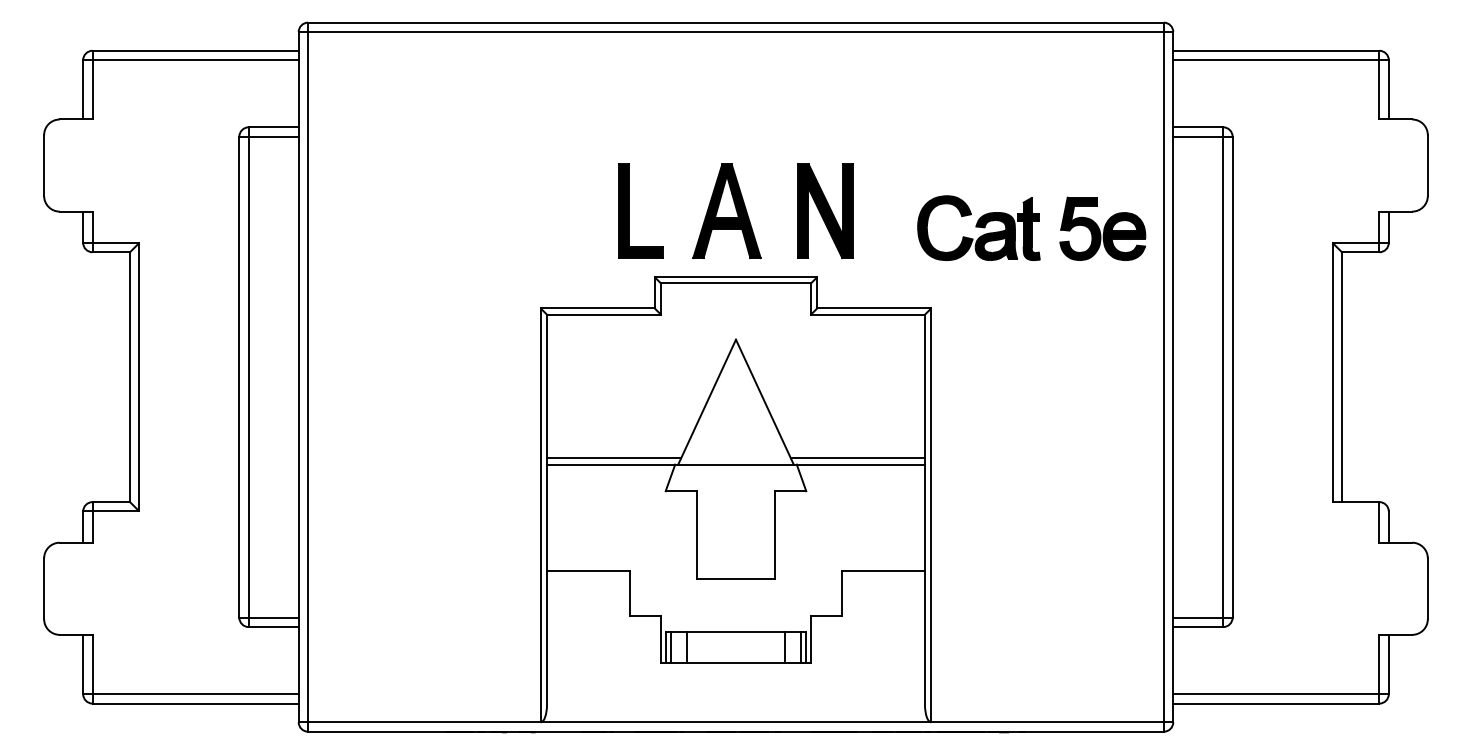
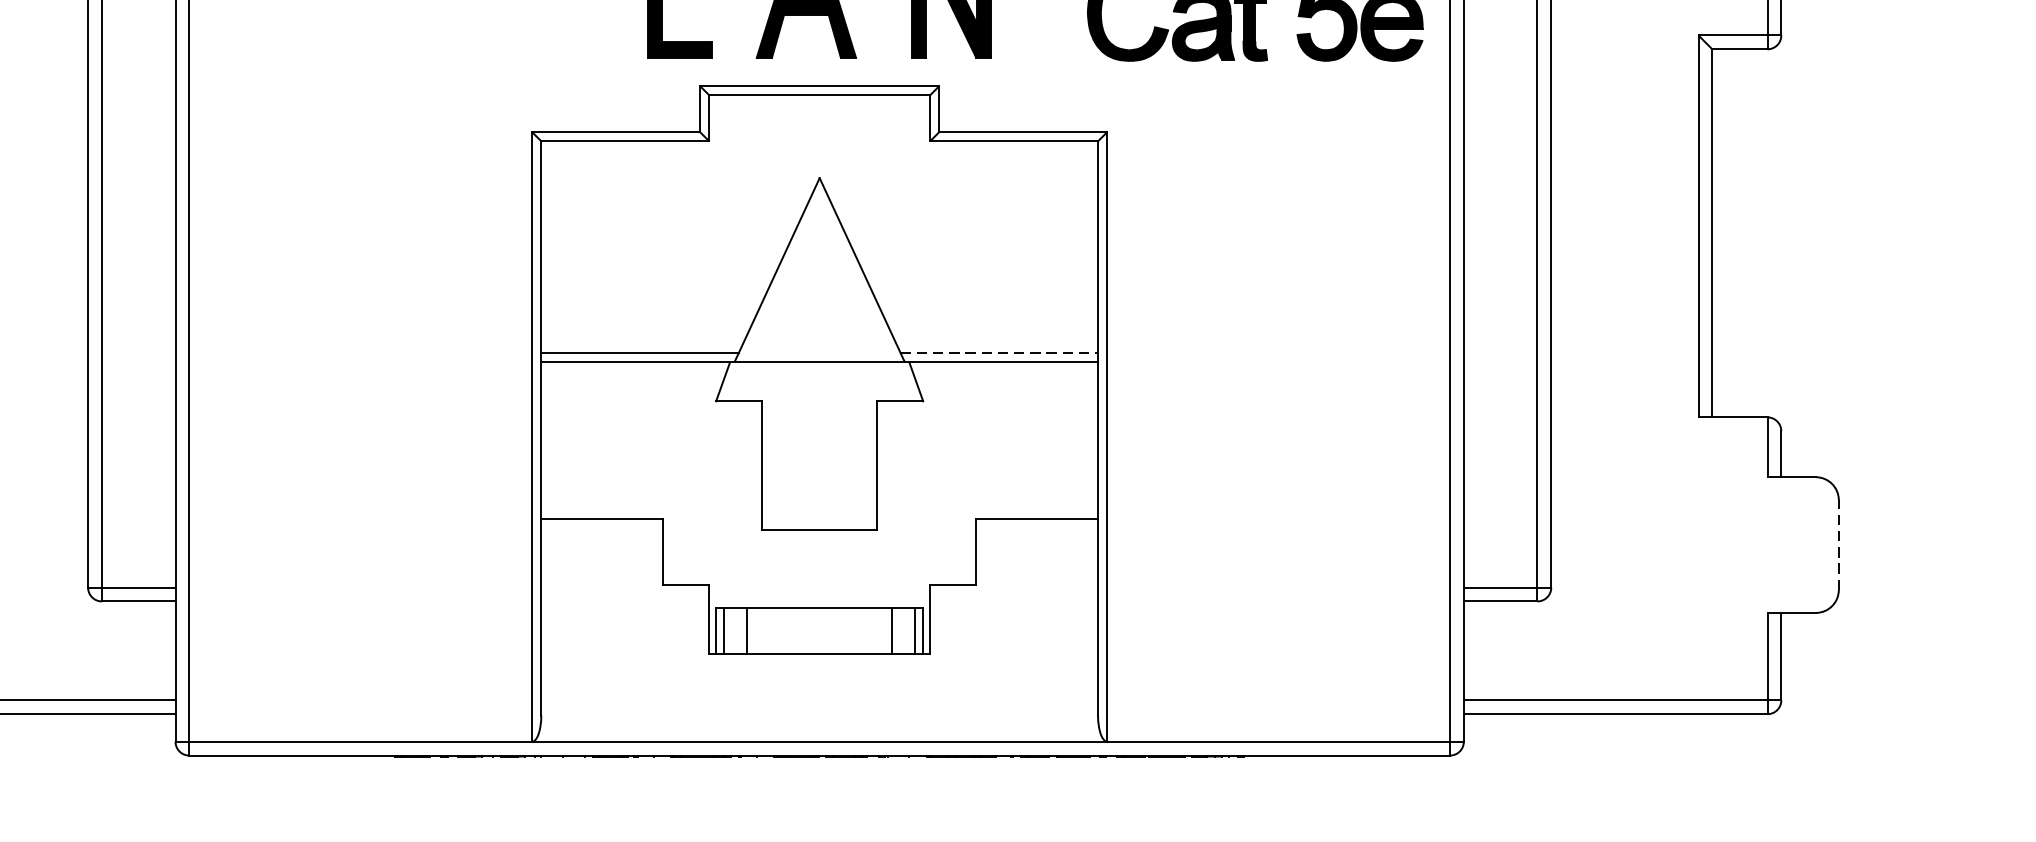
line: (858, 458) -> (1000, 353), solid -> dashed
line: (1427, 588) -> (1838, 544), solid -> dashed

